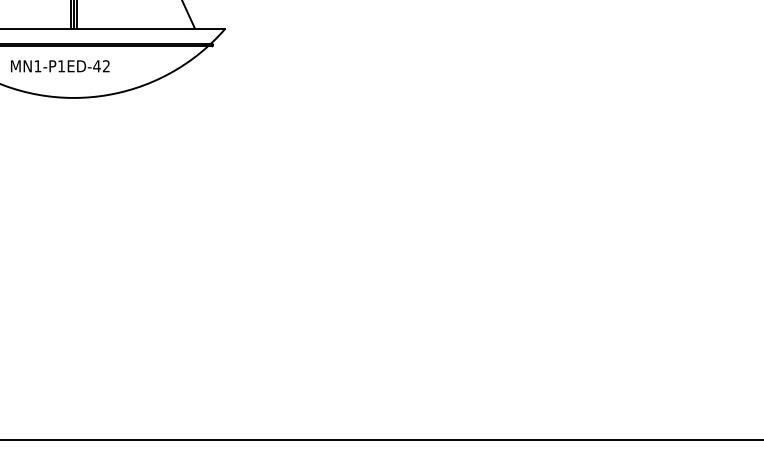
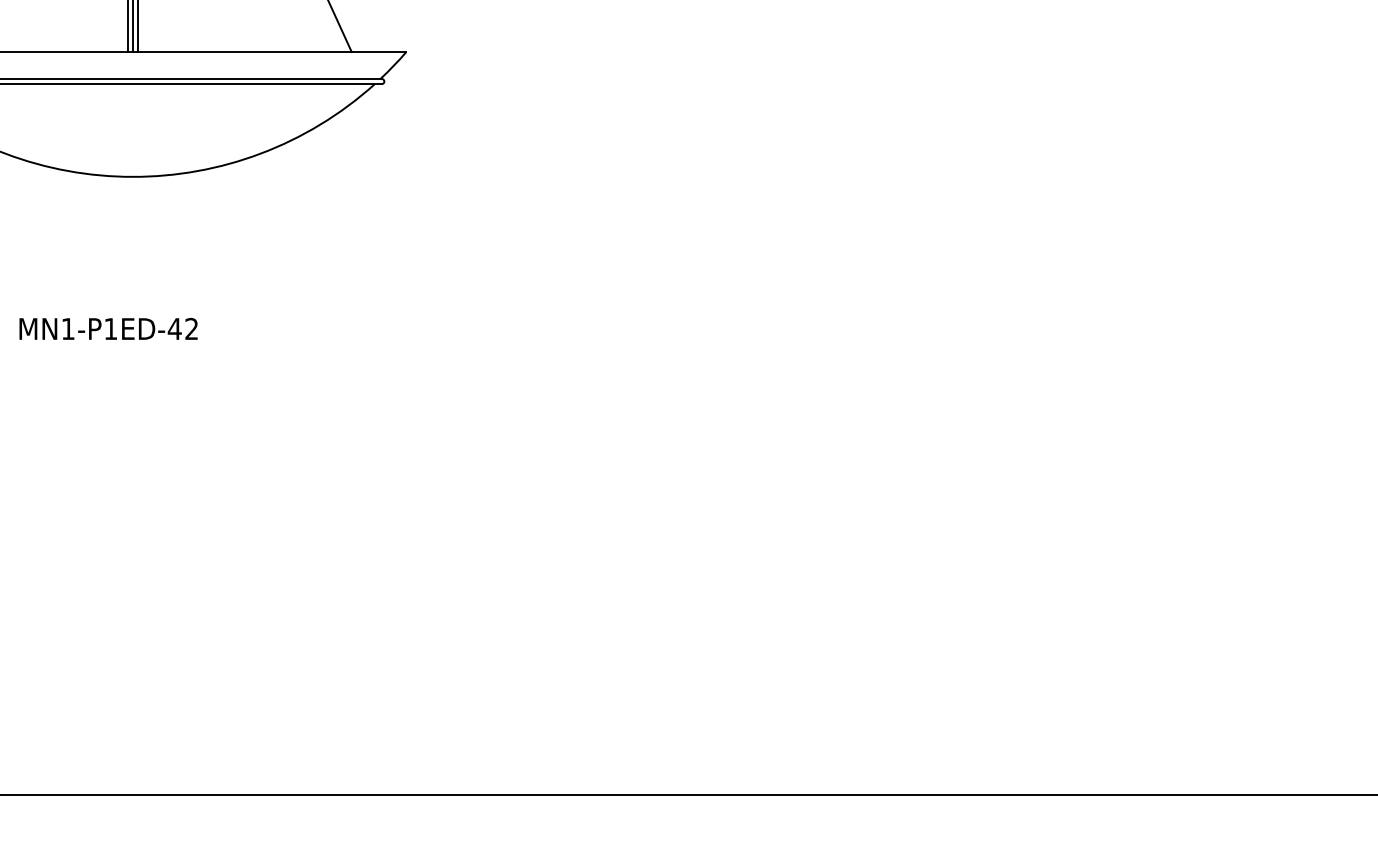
text: (60, 66) -> (108, 329), moved

